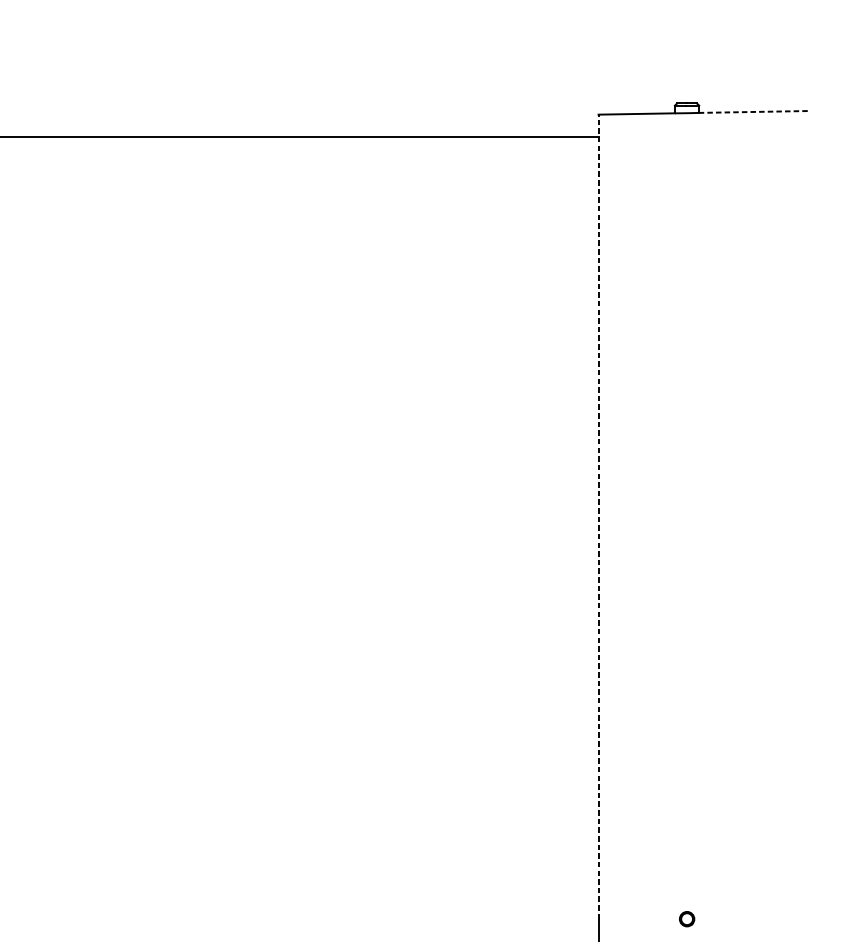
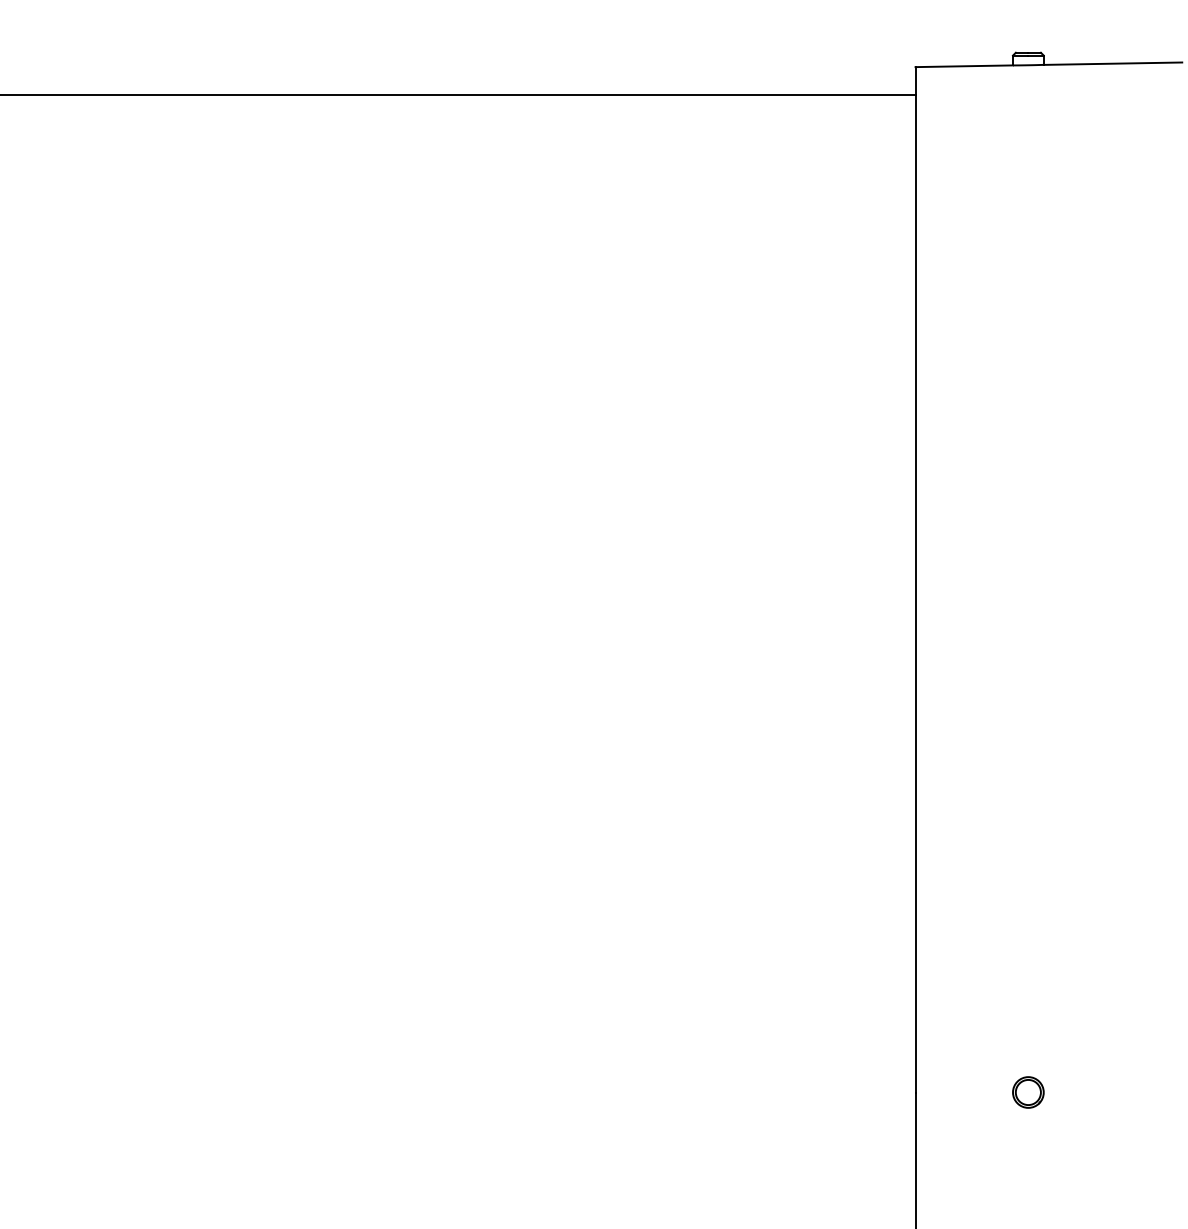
line: (753, 111) -> (1112, 63), dashed -> solid
line: (598, 516) -> (915, 579), dashed -> solid
part: (687, 919) -> (1028, 1092), size x1.67

